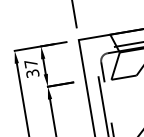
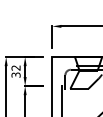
text: (30, 63) -> (15, 67), 37 -> 32

